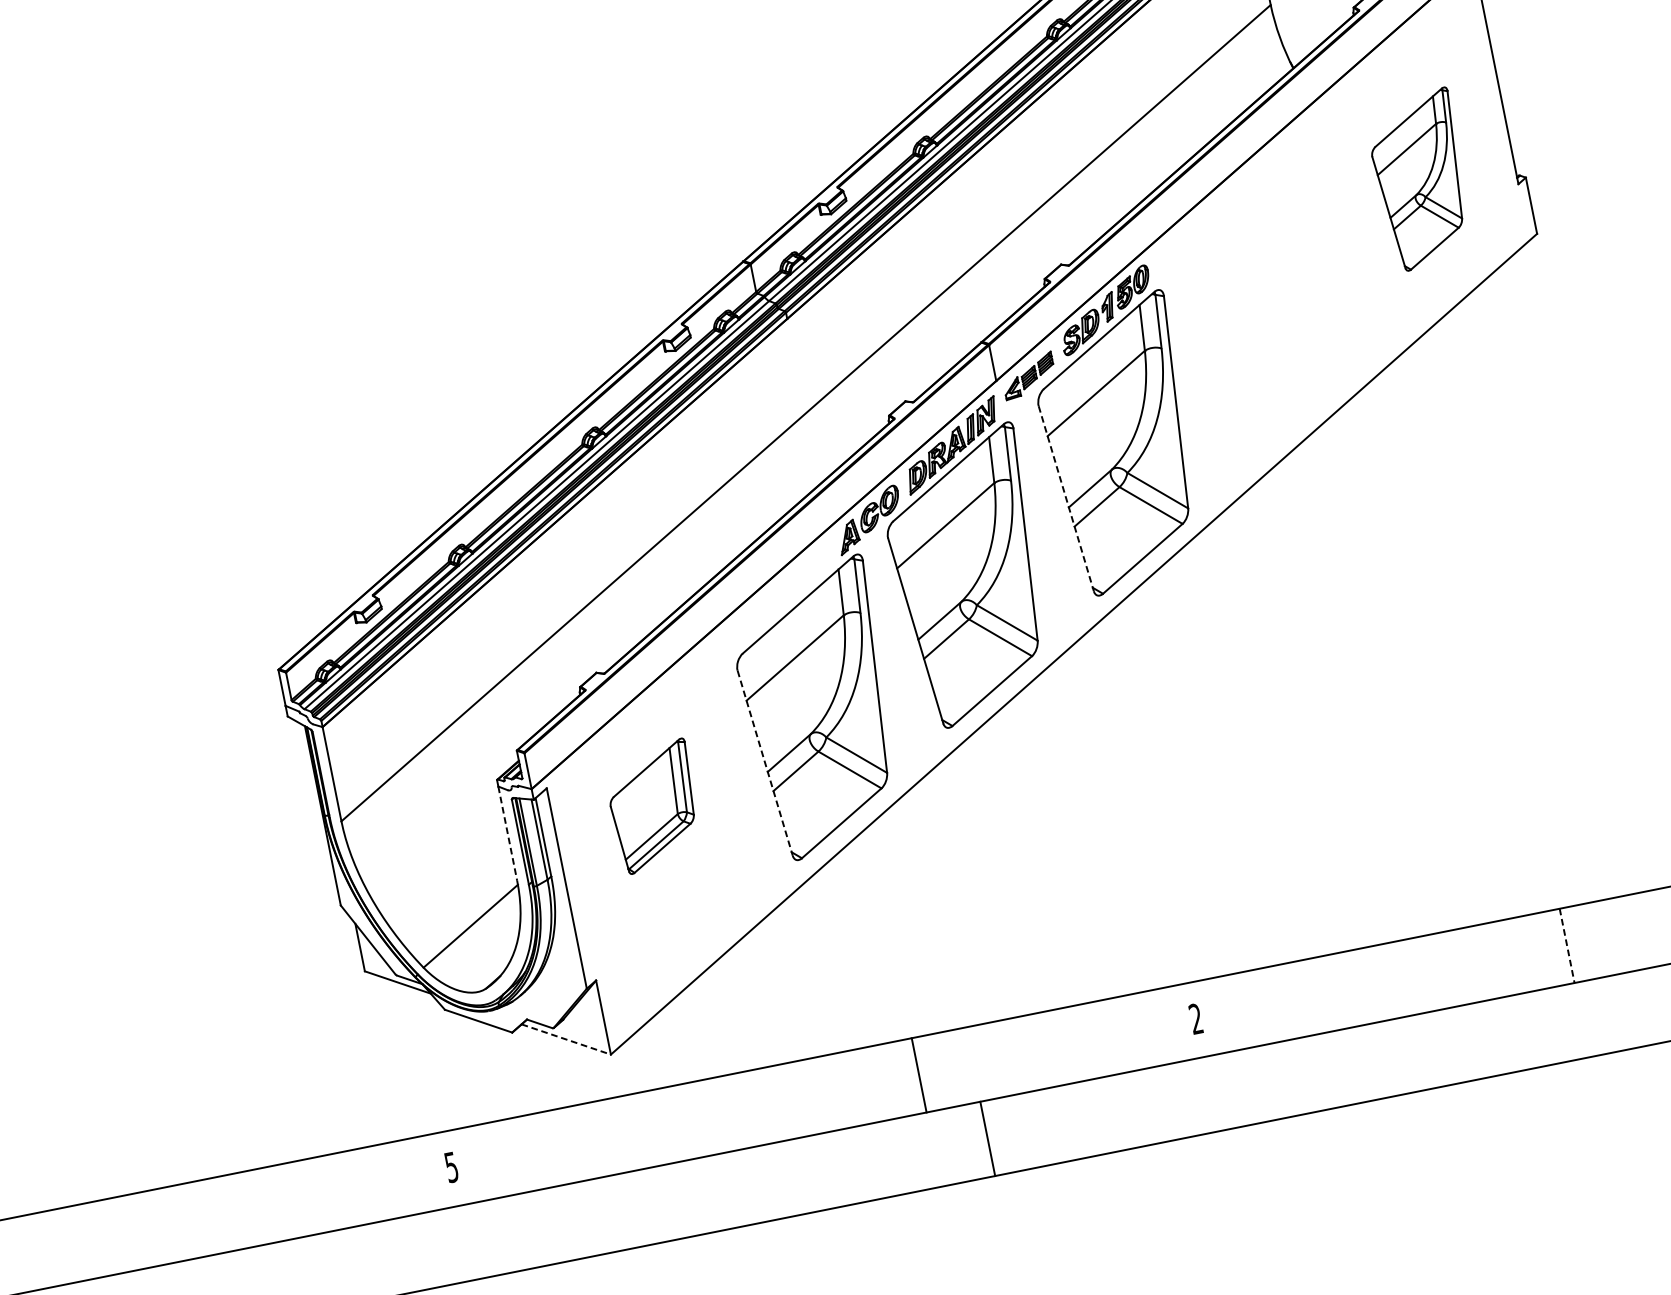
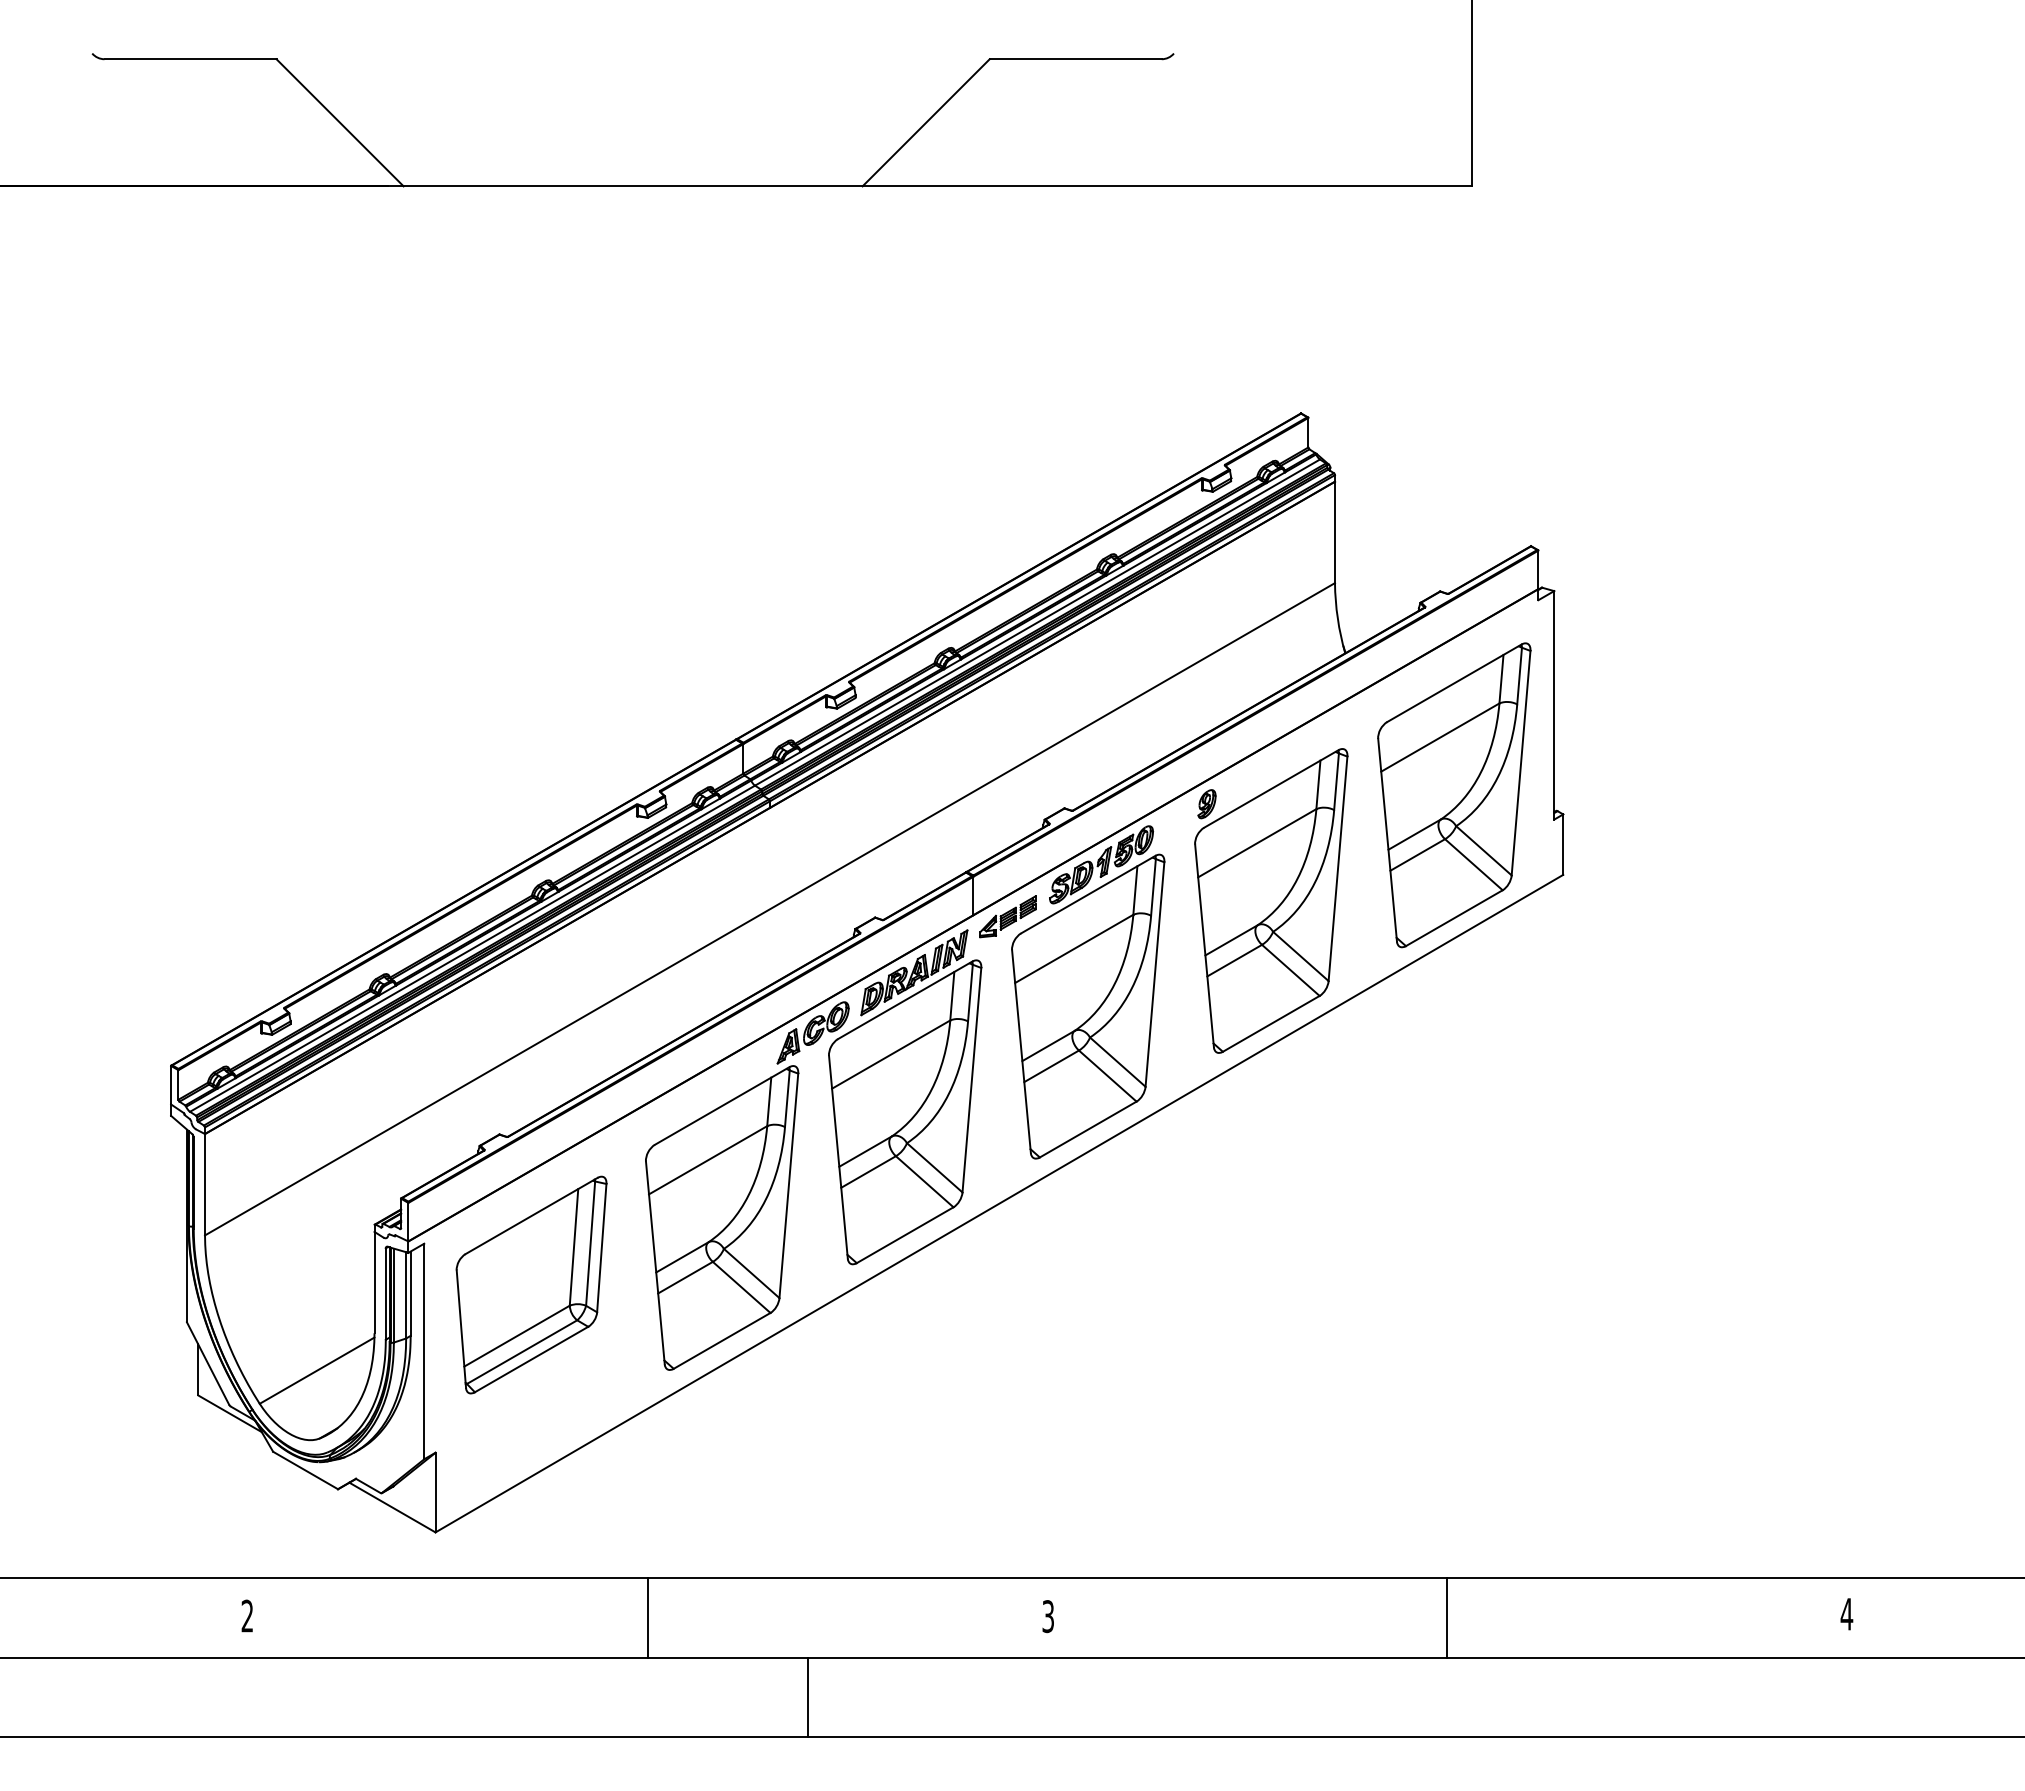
part: (1421, 180) -> (1454, 795), size x1.67
part: (1270, 311) -> (1271, 900), added
line: (1066, 498) -> (1021, 1051), dashed -> solid
line: (765, 762) -> (655, 1262), dashed -> solid
part: (654, 806) -> (531, 1284), size x1.67
line: (507, 833) -> (374, 1282), dashed -> solid
line: (1567, 945) -> (1447, 1617), dashed -> solid
text: (1195, 1019) -> (1047, 1616), 2 -> 3
line: (566, 1039) -> (392, 1507), dashed -> solid
line: (919, 1075) -> (648, 1617), moved
text: (450, 1166) -> (246, 1615), 5 -> 2

